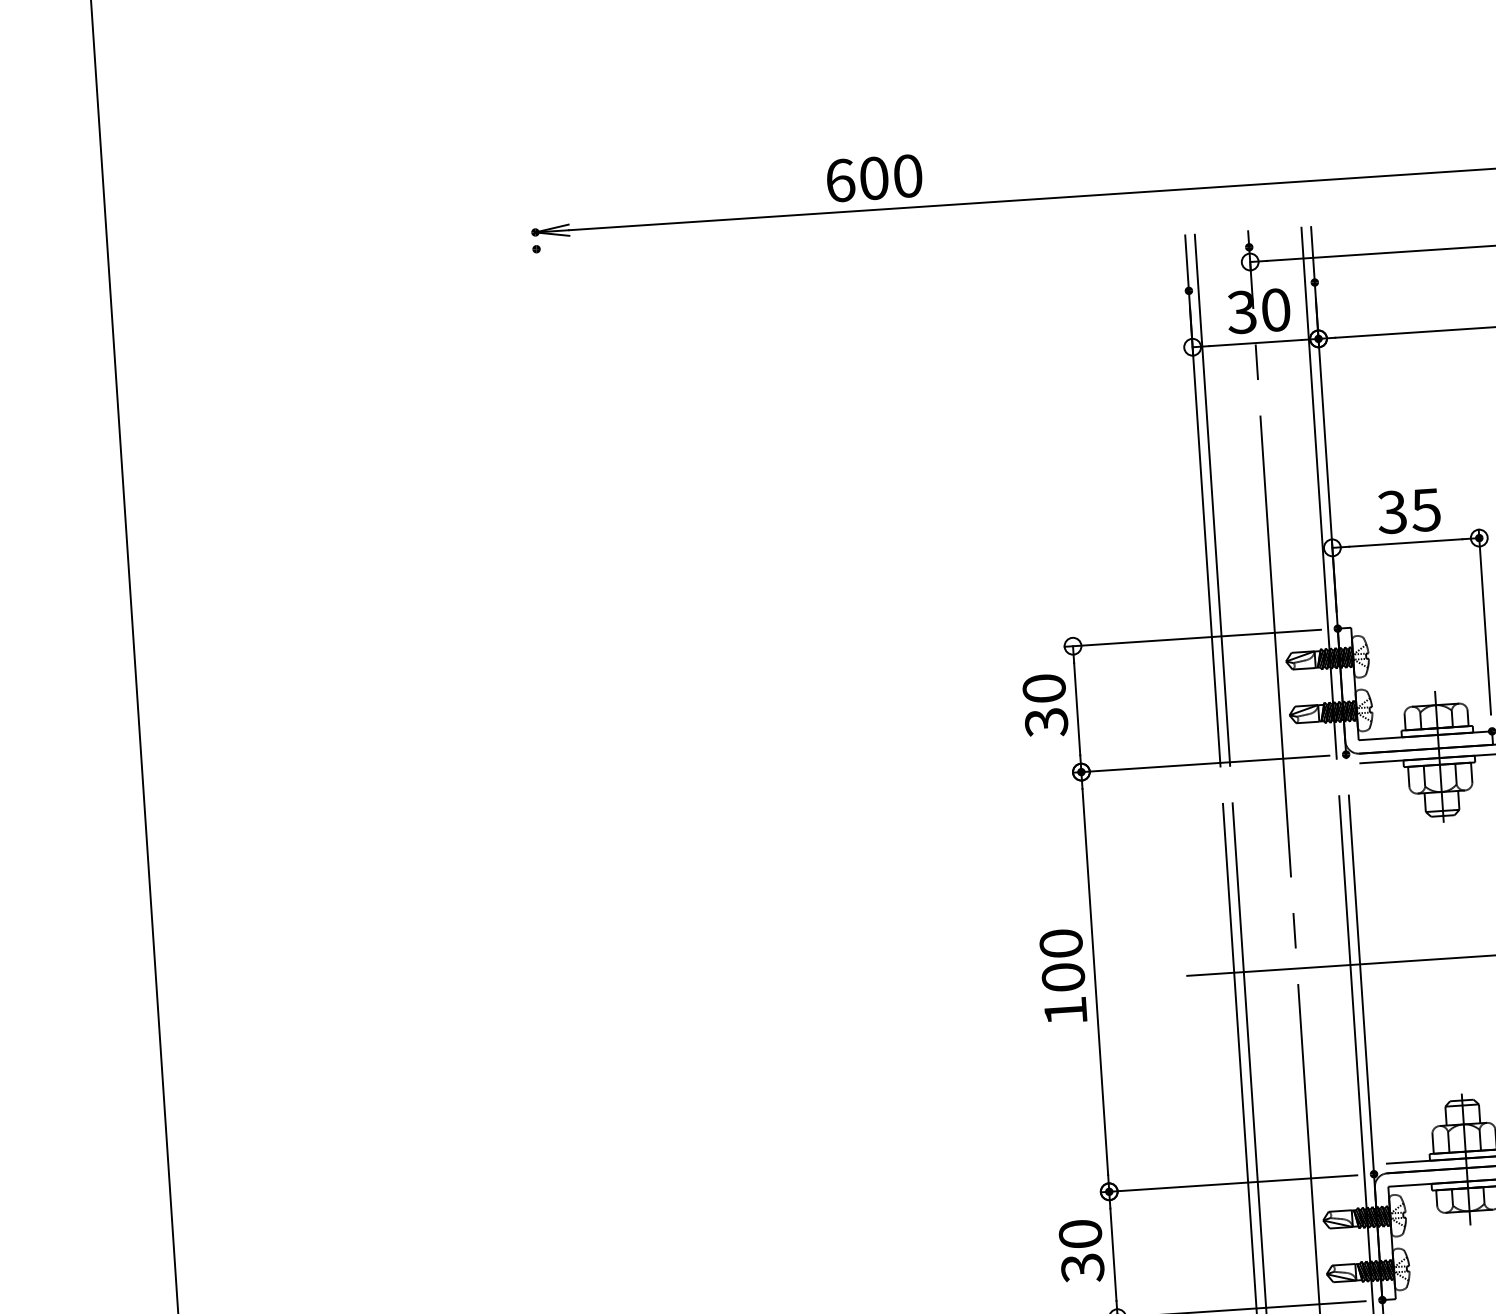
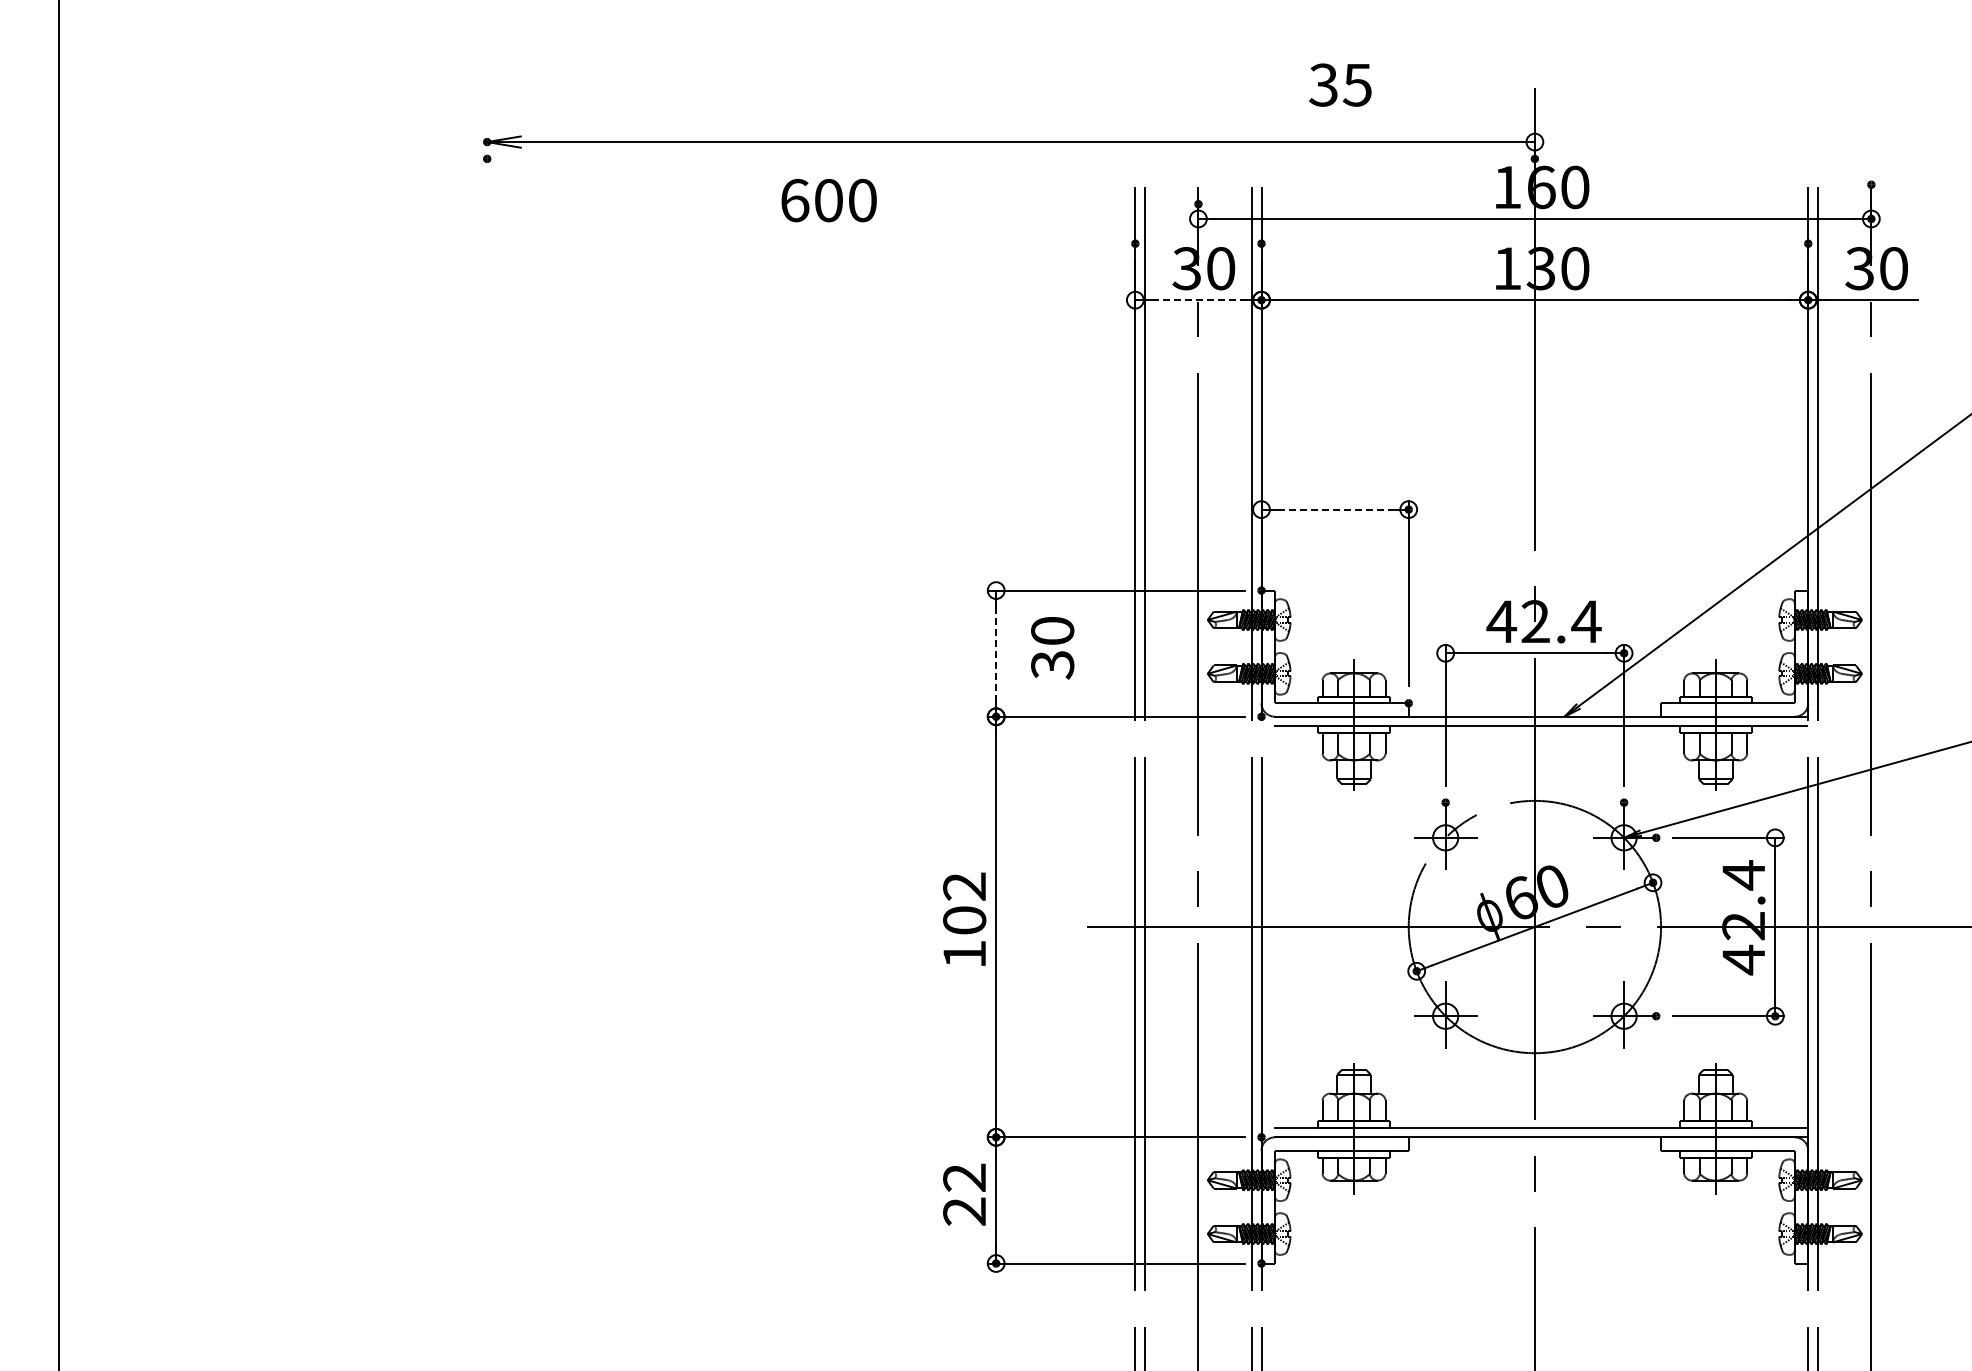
text: (873, 178) -> (828, 200), moved
line: (1255, 343) -> (1198, 300), solid -> dashed
text: (1409, 510) -> (1340, 84), moved
line: (1406, 542) -> (1335, 509), solid -> dashed
text: (1045, 706) -> (1052, 648), moved
line: (1077, 709) -> (996, 654), solid -> dashed
text: (1061, 943) -> (964, 886), 100 -> 102
text: (1081, 1250) -> (964, 1194), 30 -> 22

